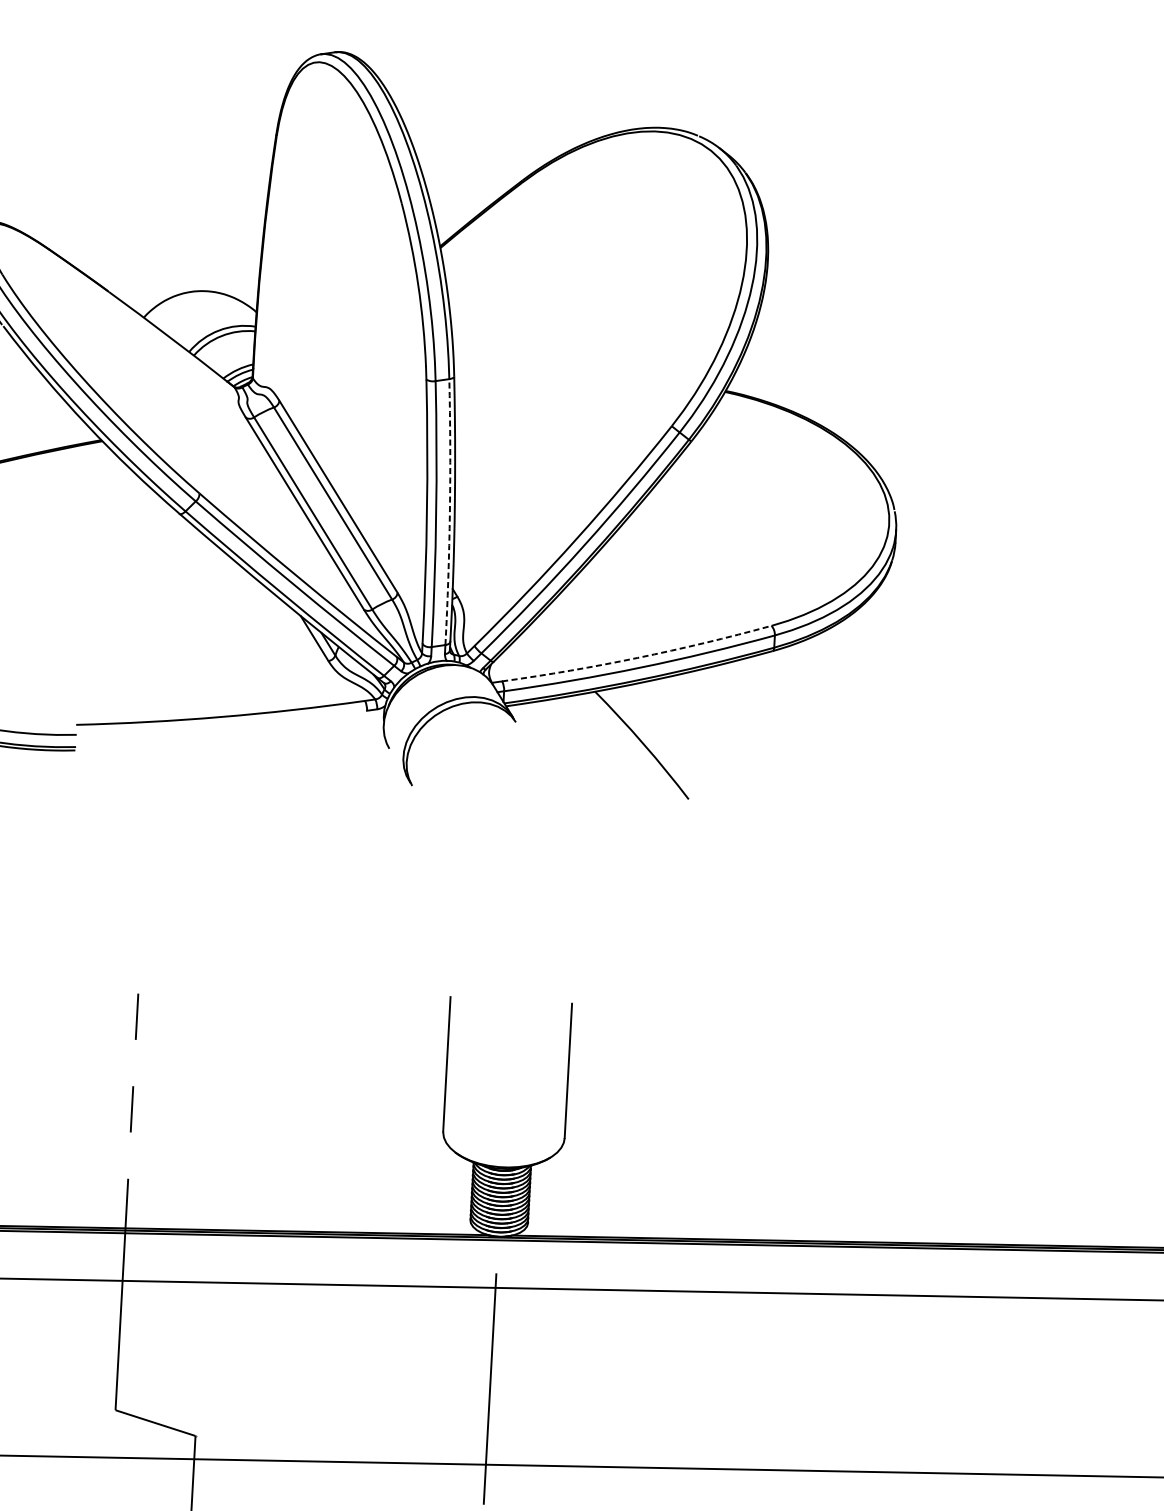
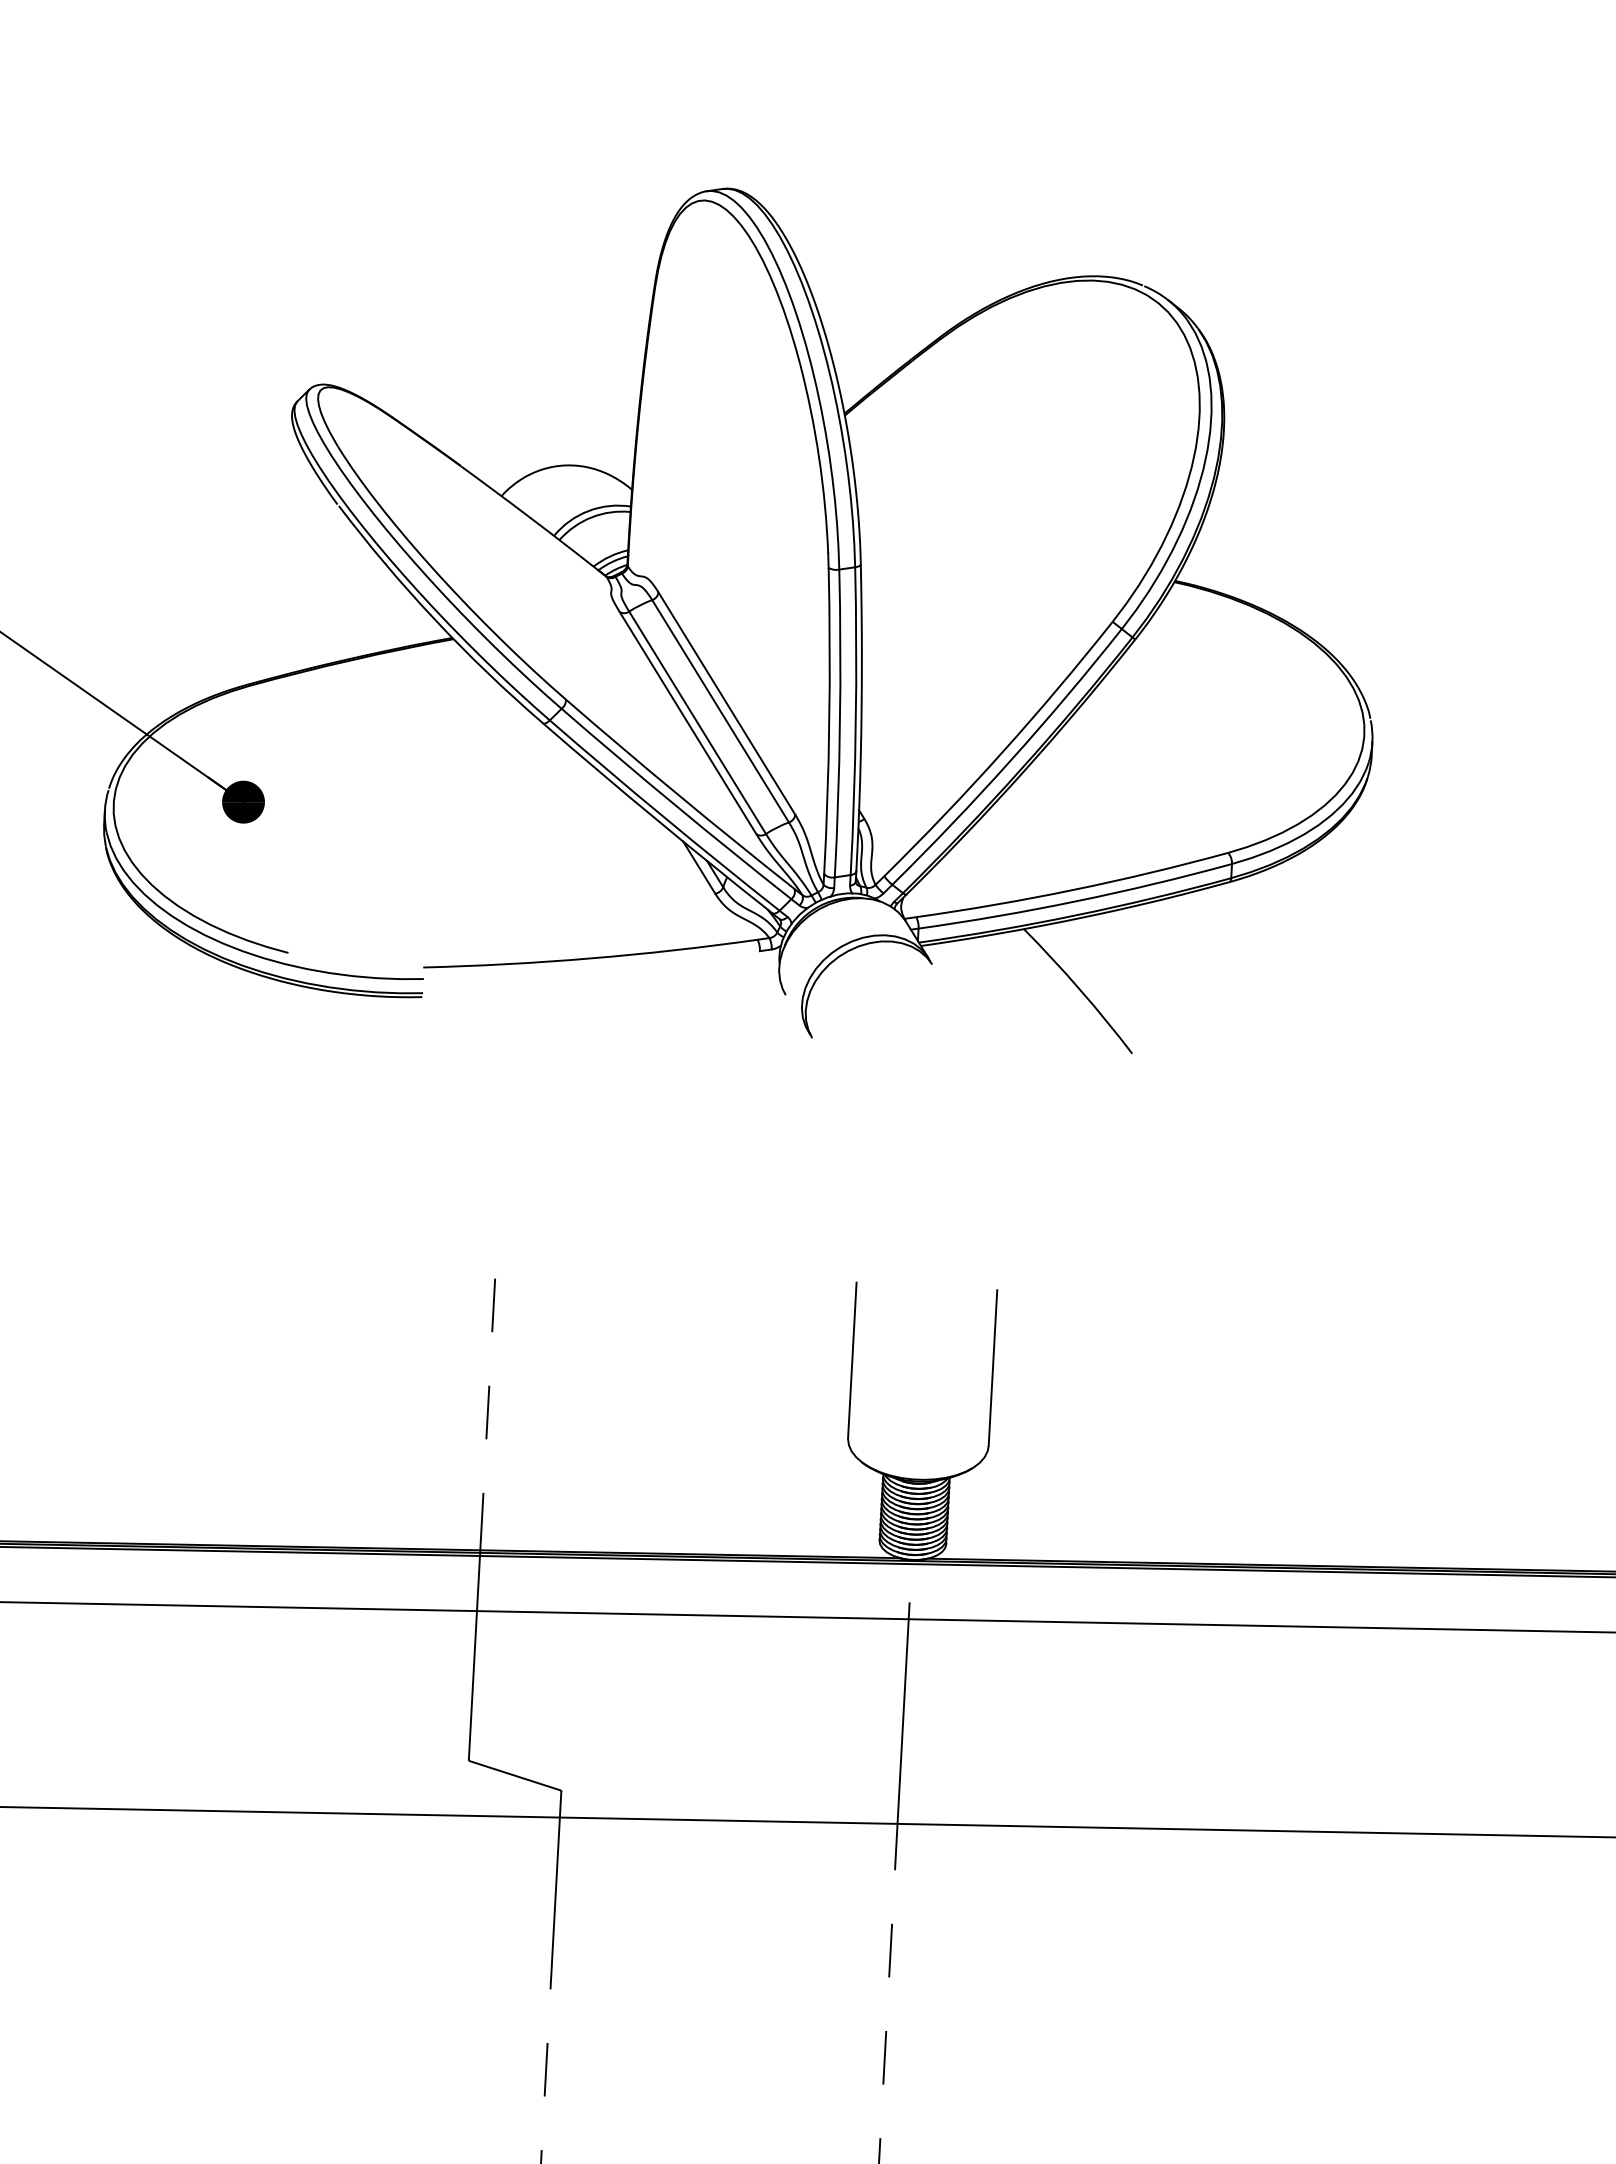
arc: (449, 512) -> (855, 721), dashed -> solid
arc: (637, 658) -> (1073, 890), dashed -> solid

